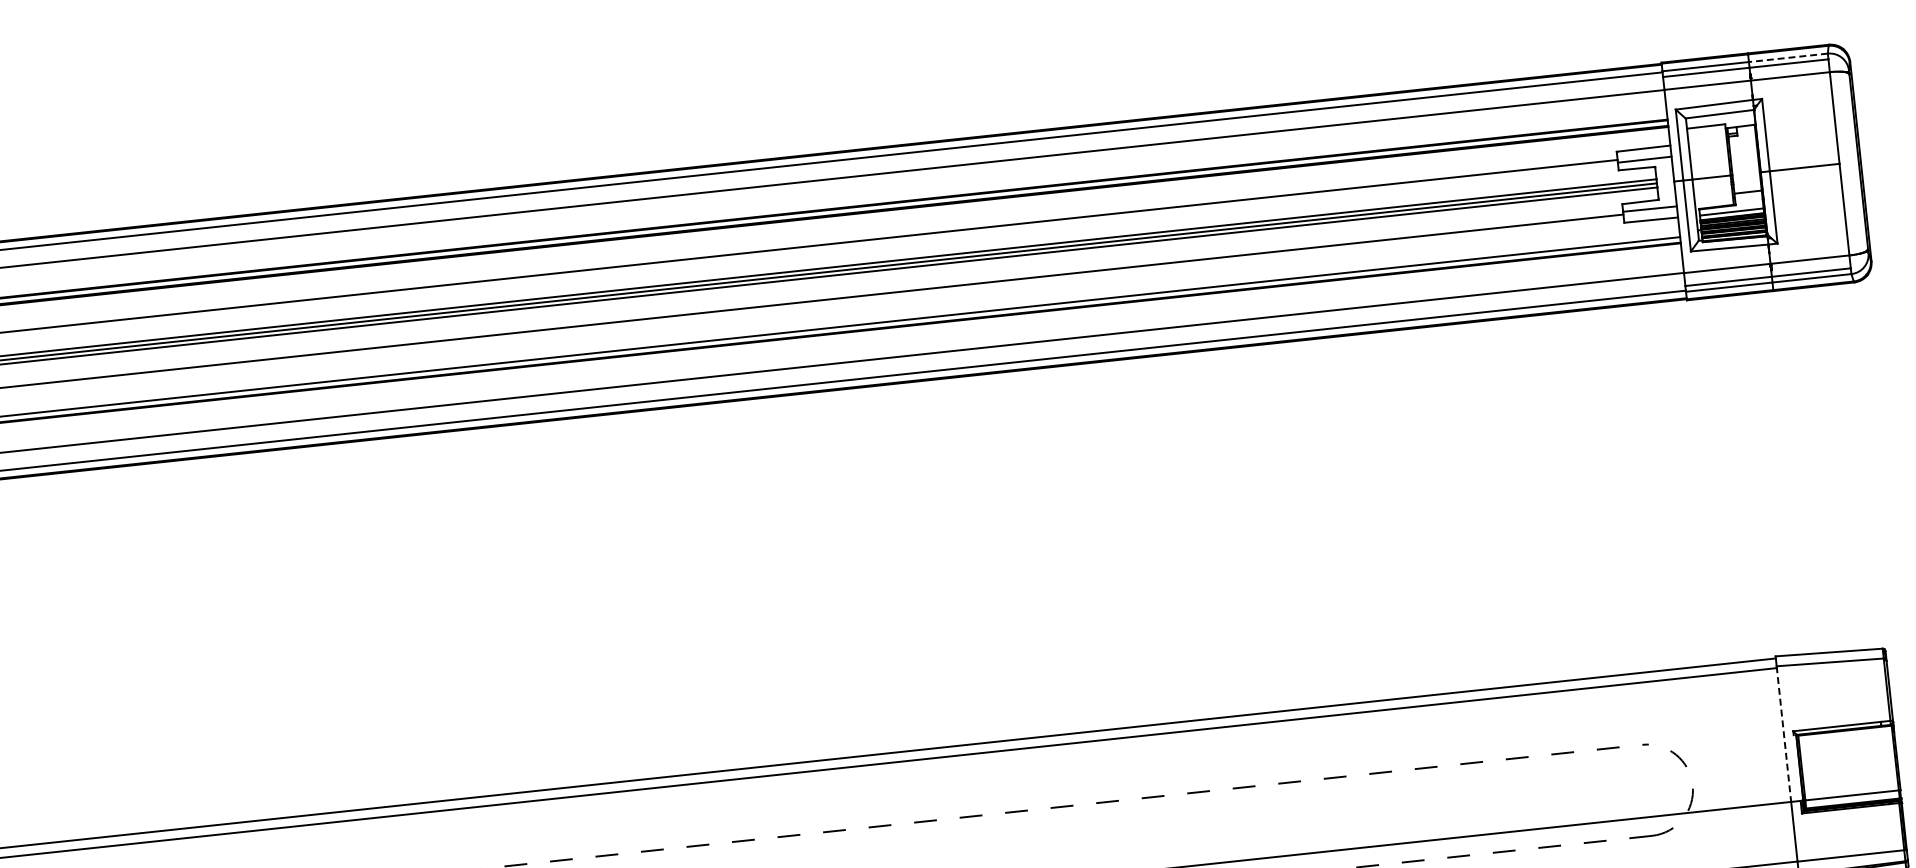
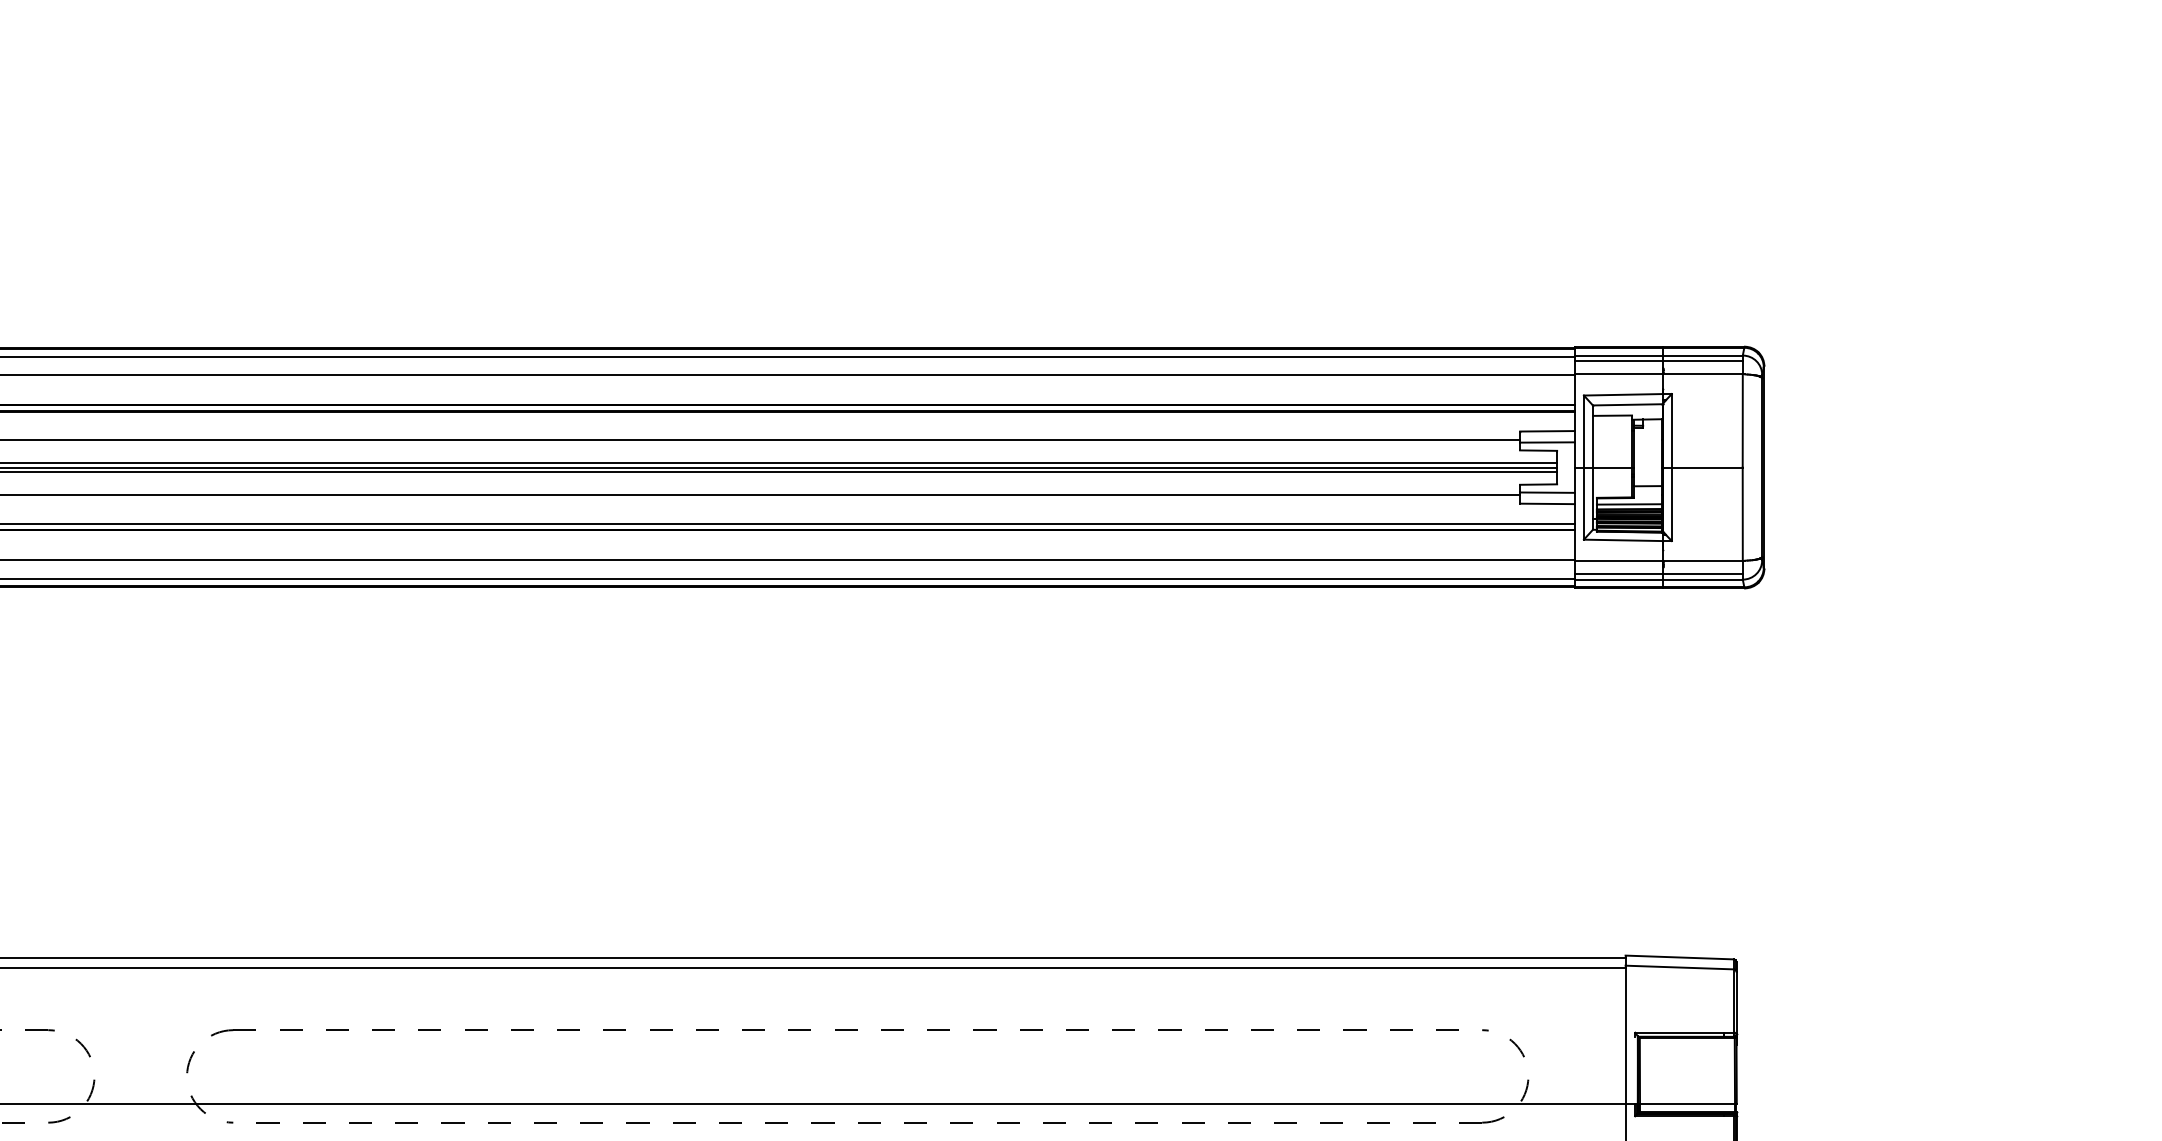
line: (1788, 57) -> (1702, 355), dashed -> solid
line: (1783, 734) -> (1625, 1034), dashed -> solid

